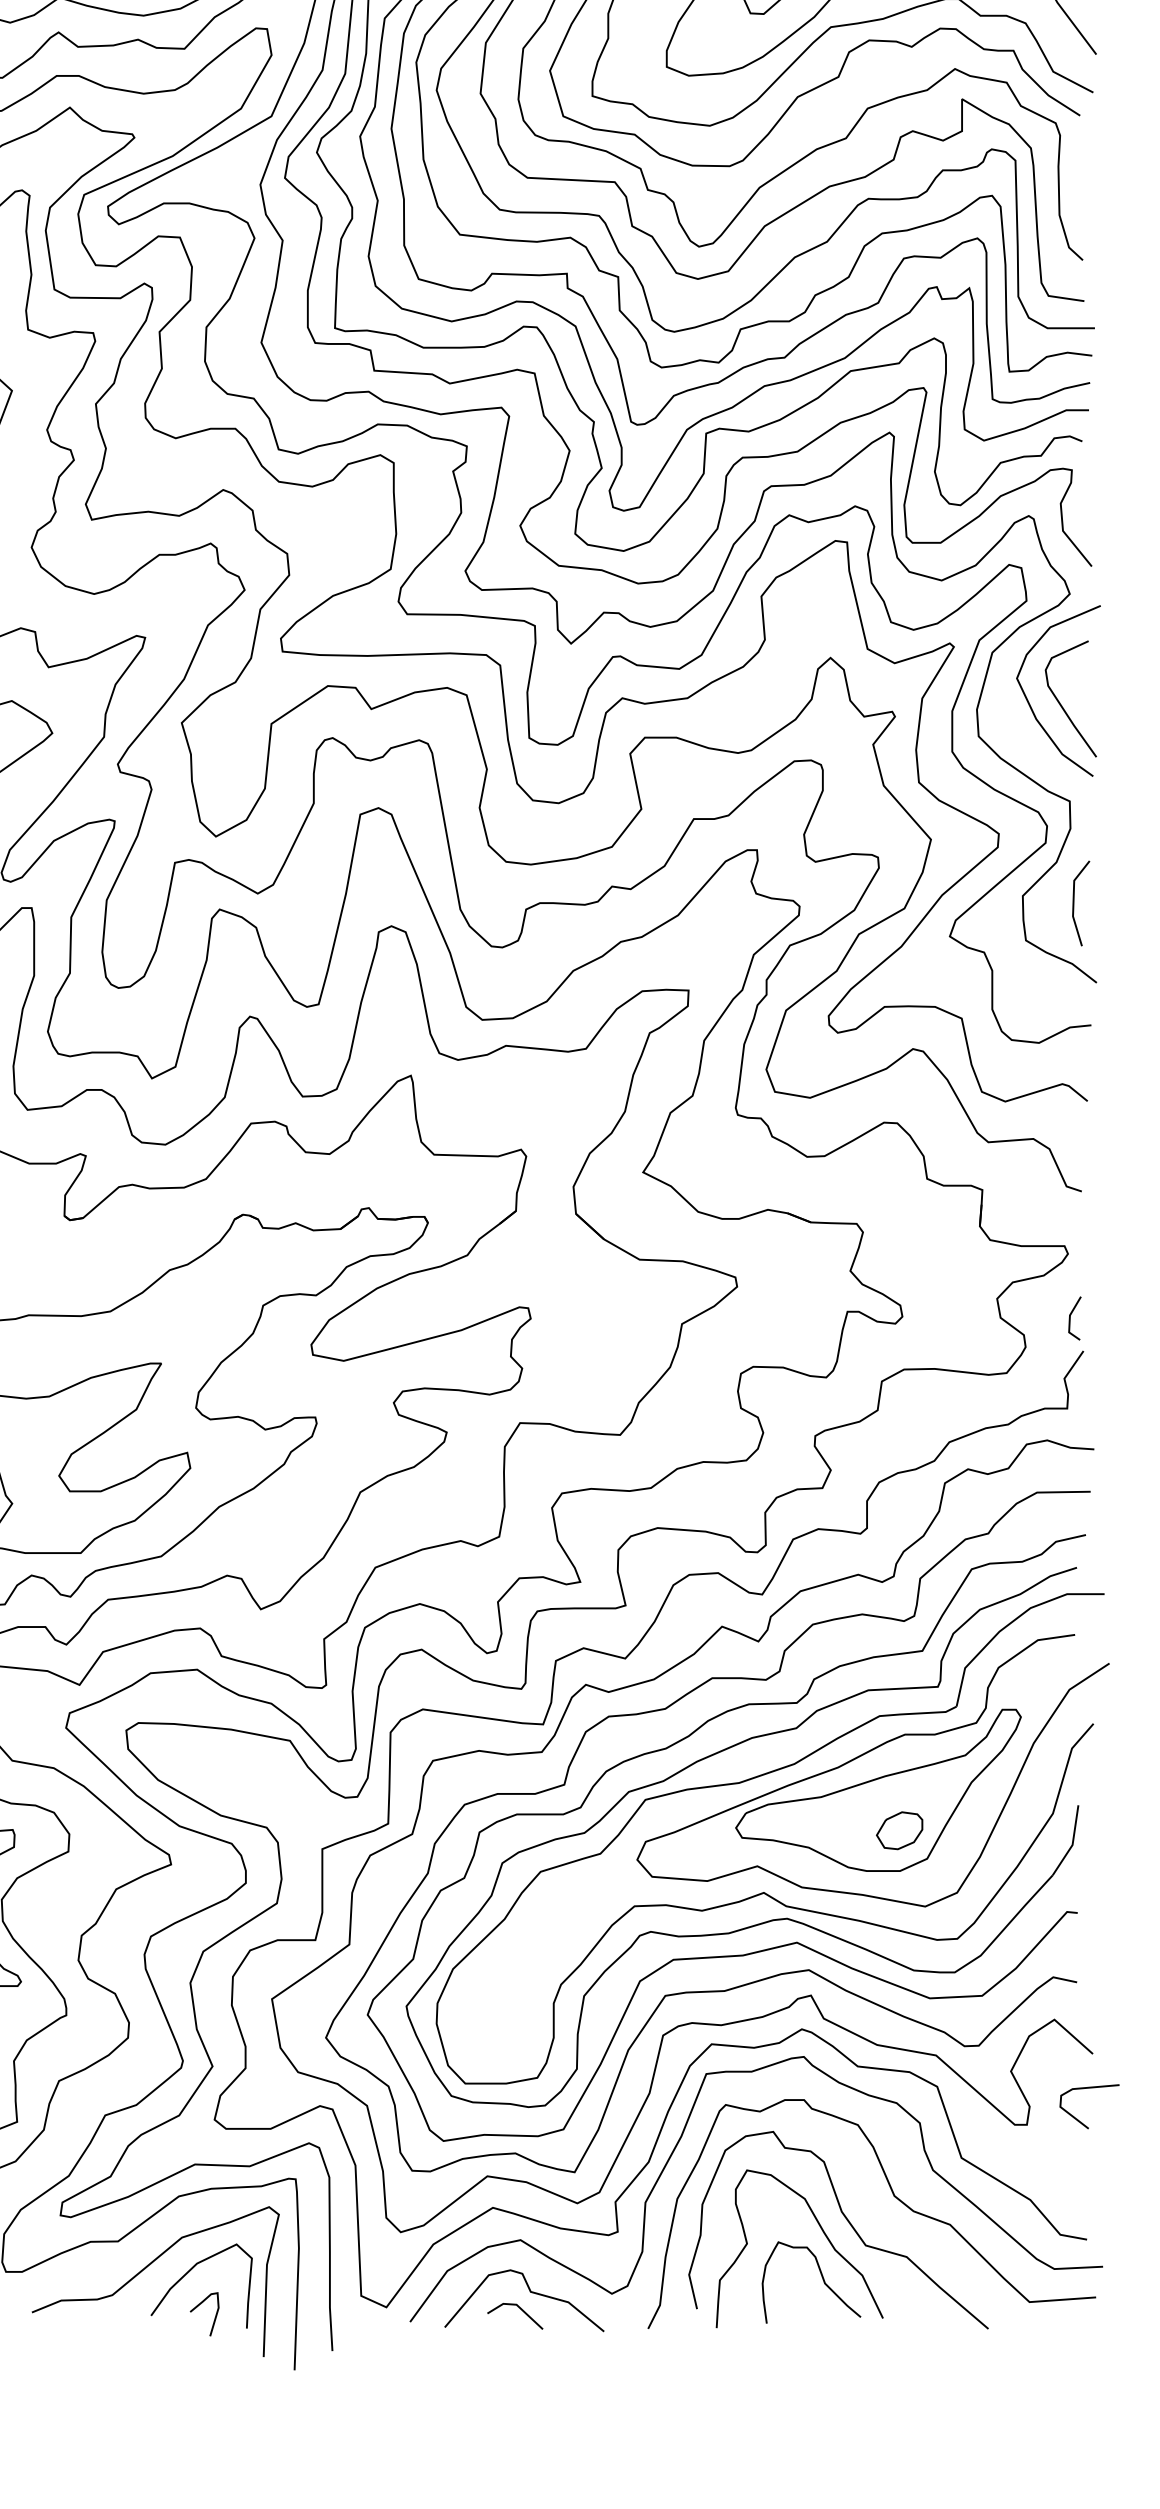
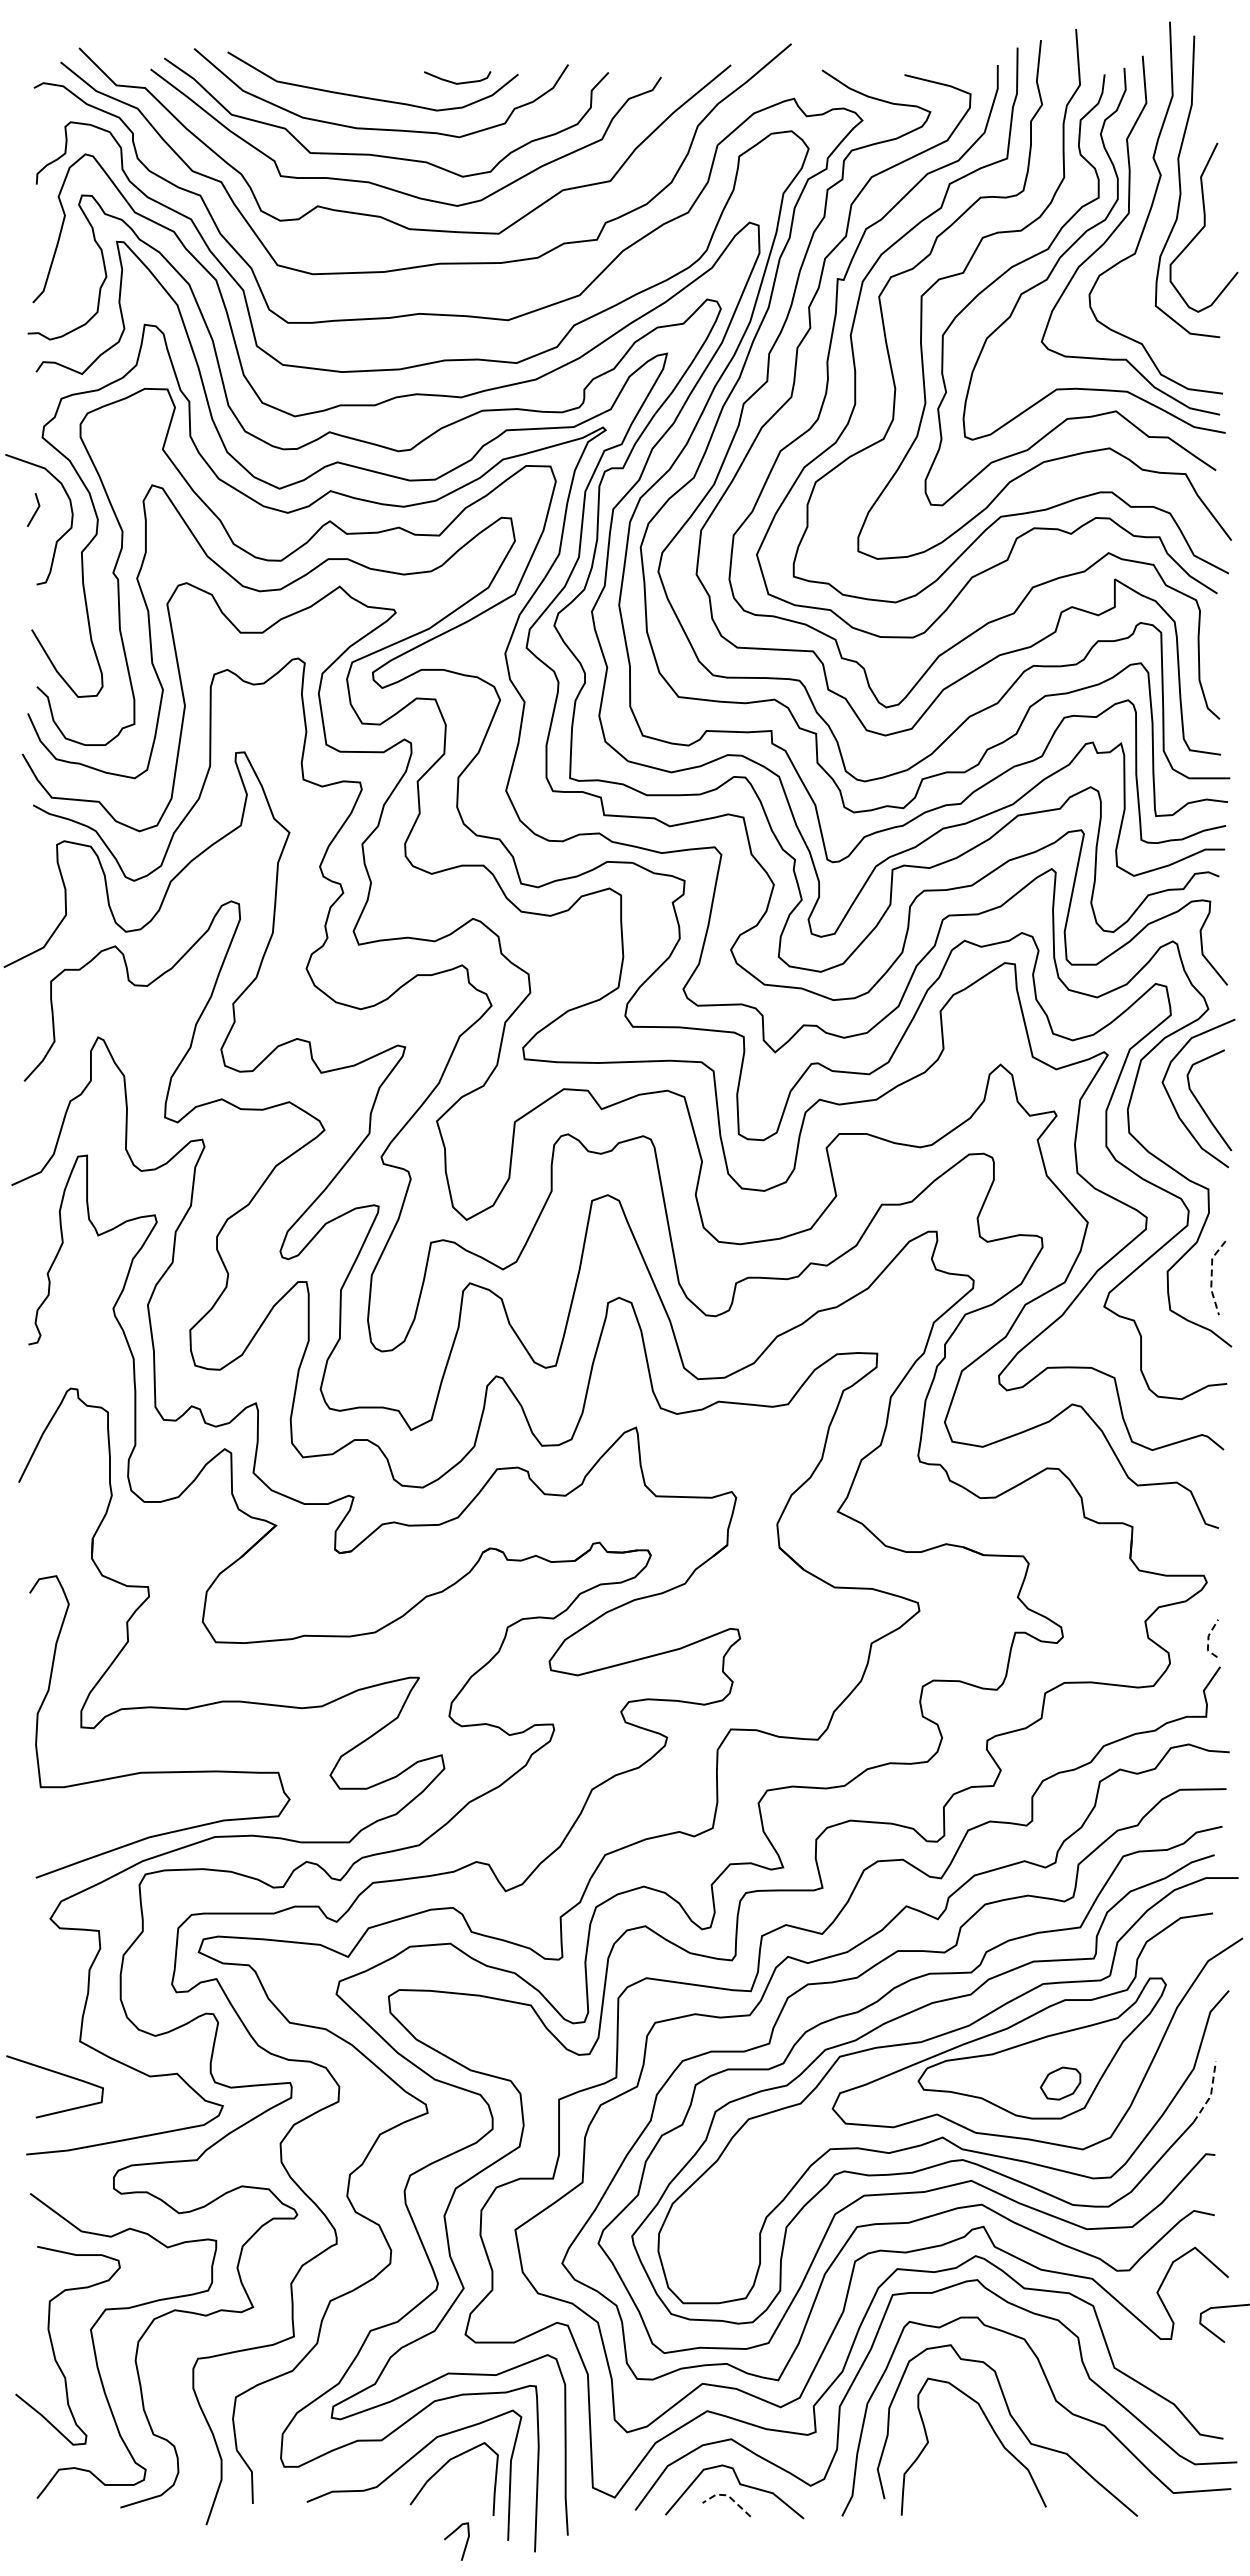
line: (1073, 901) -> (1211, 1276), solid -> dashed
line: (1069, 1319) -> (1208, 1639), solid -> dashed
line: (1072, 1844) -> (1210, 2095), solid -> dashed
curve: (821, 2277) -> (992, 2471), removed
line: (516, 2304) -> (727, 2495), solid -> dashed
curve: (198, 2307) -> (451, 2535), moved

